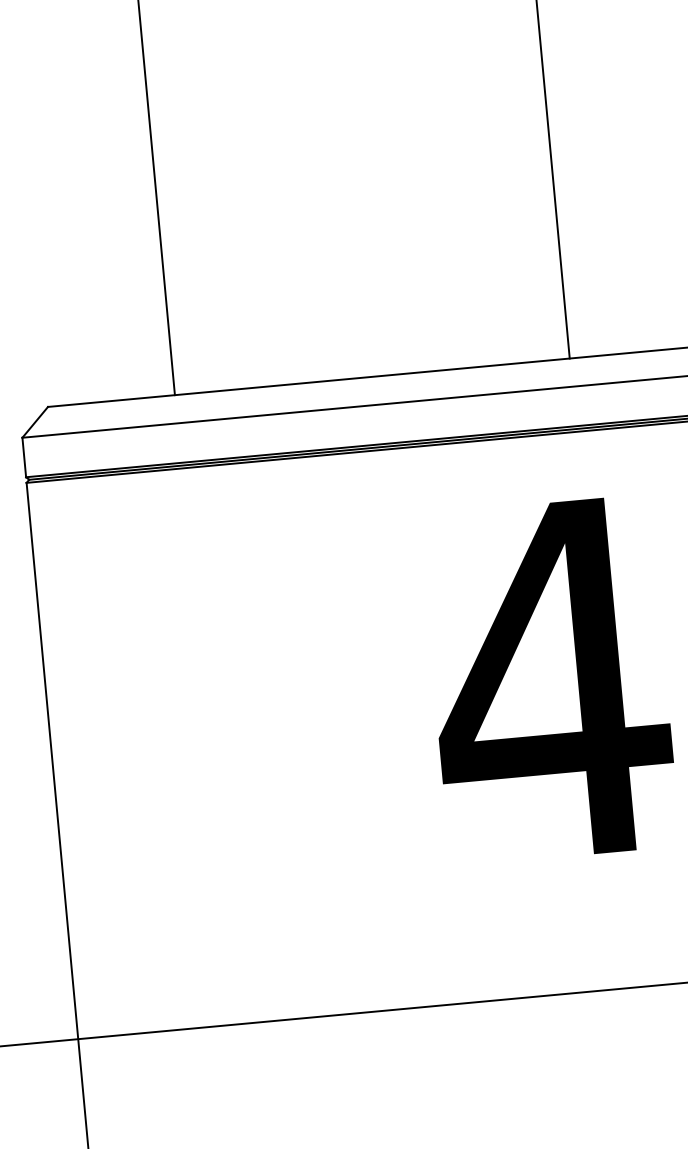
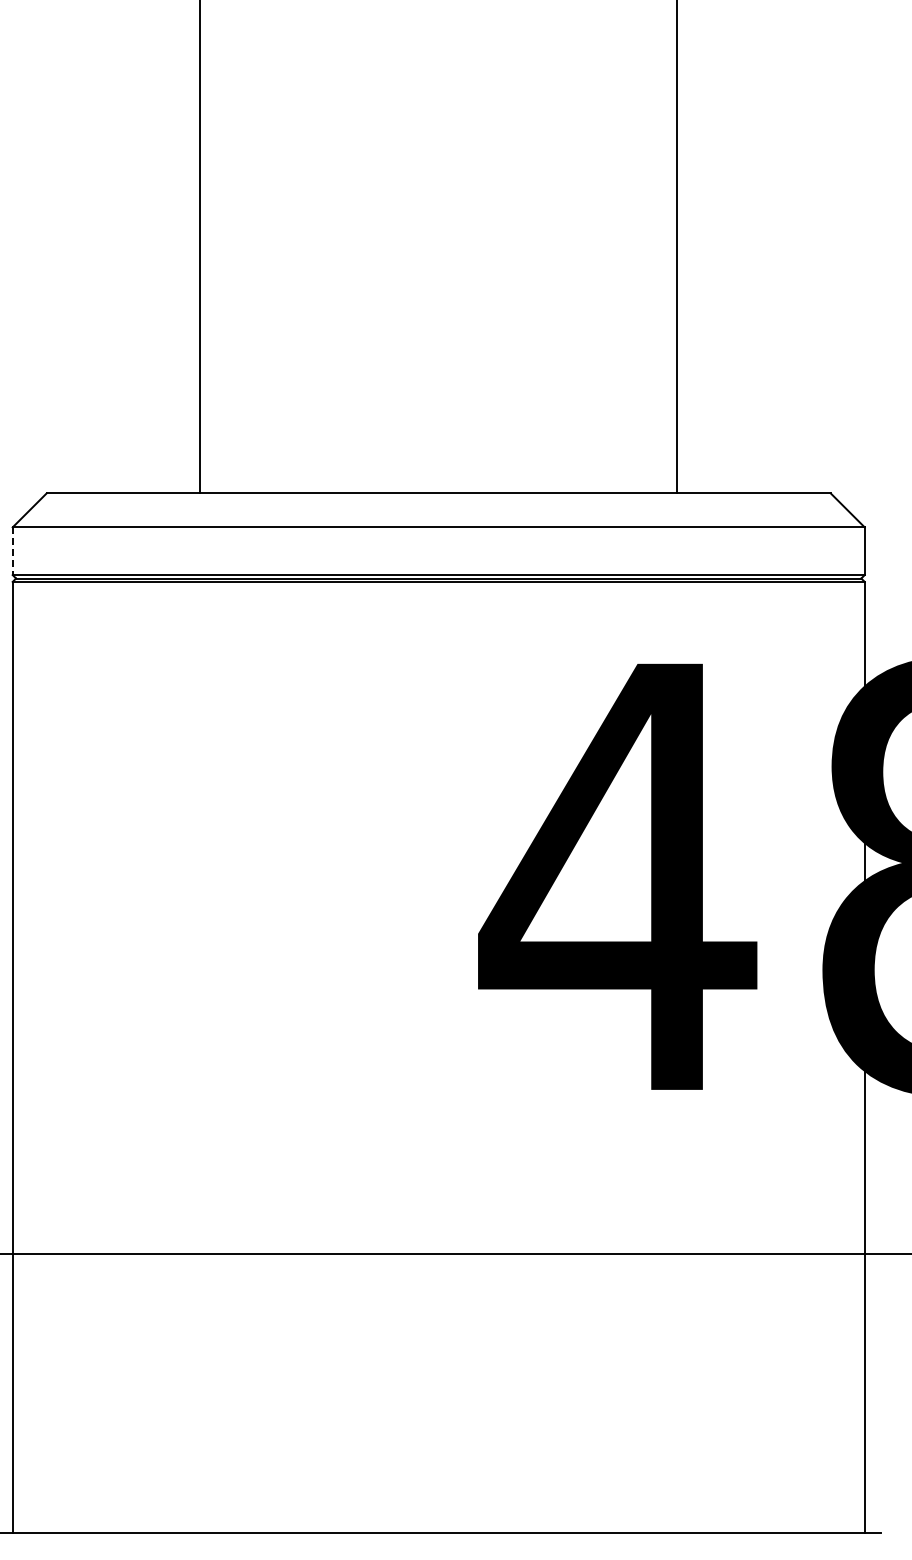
line: (24, 457) -> (12, 551), solid -> dashed

